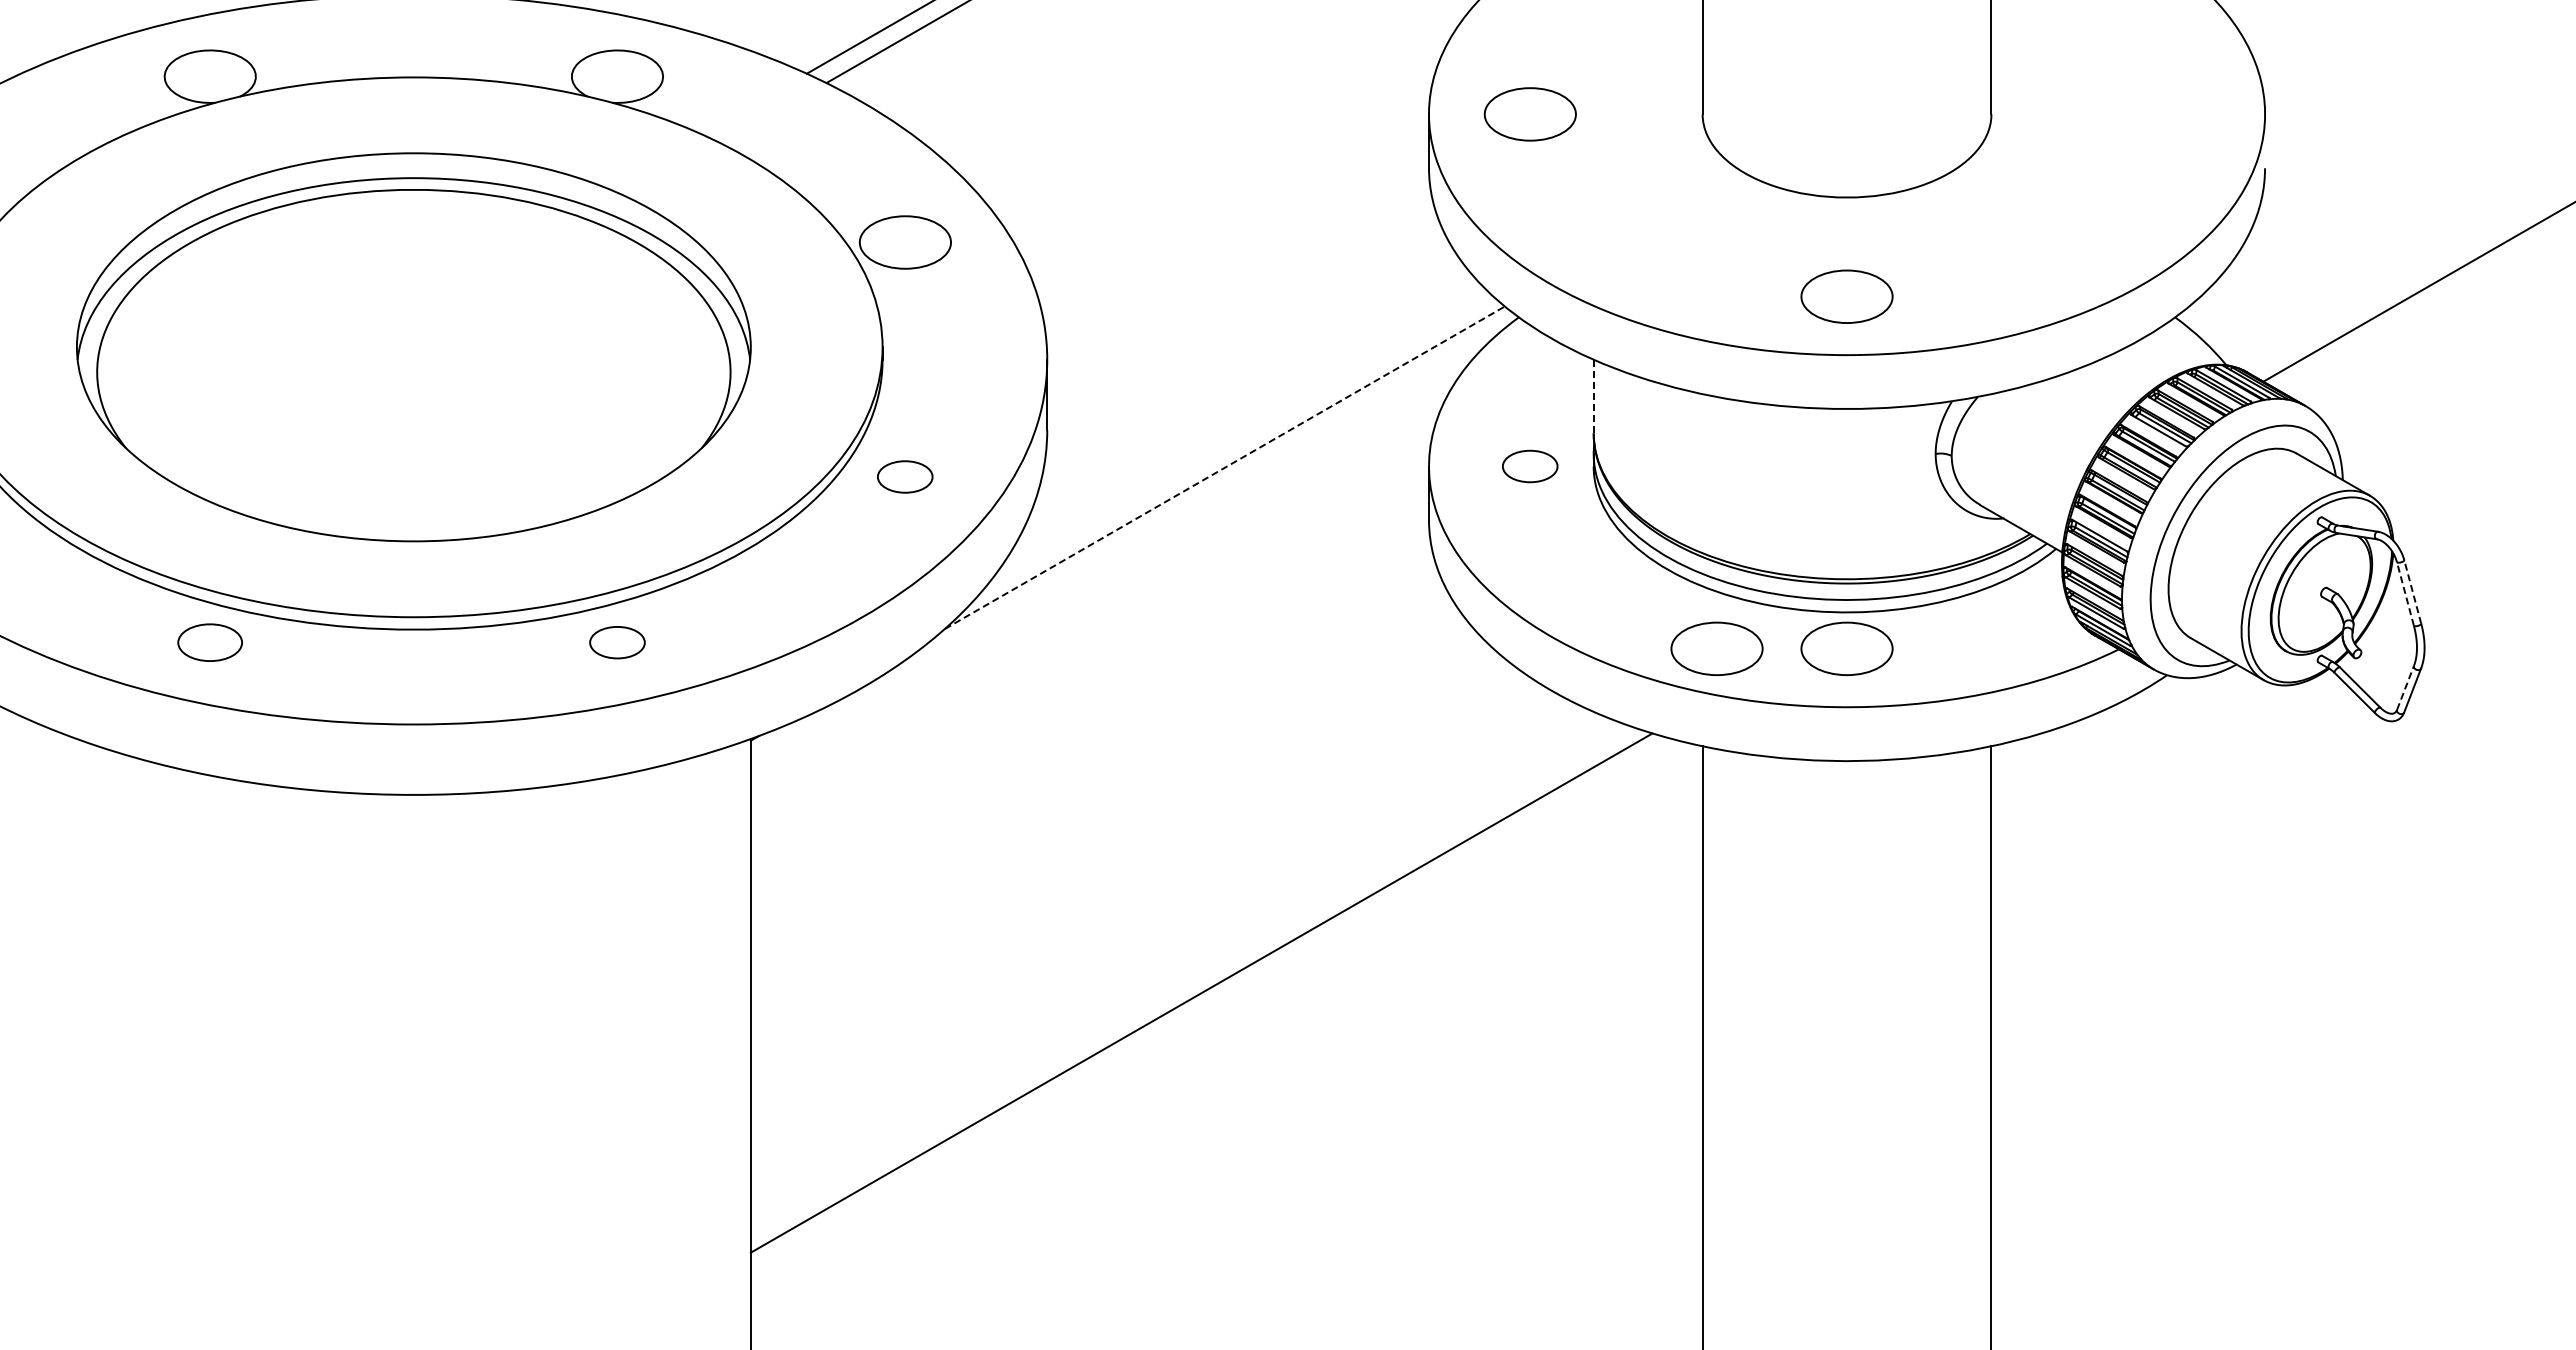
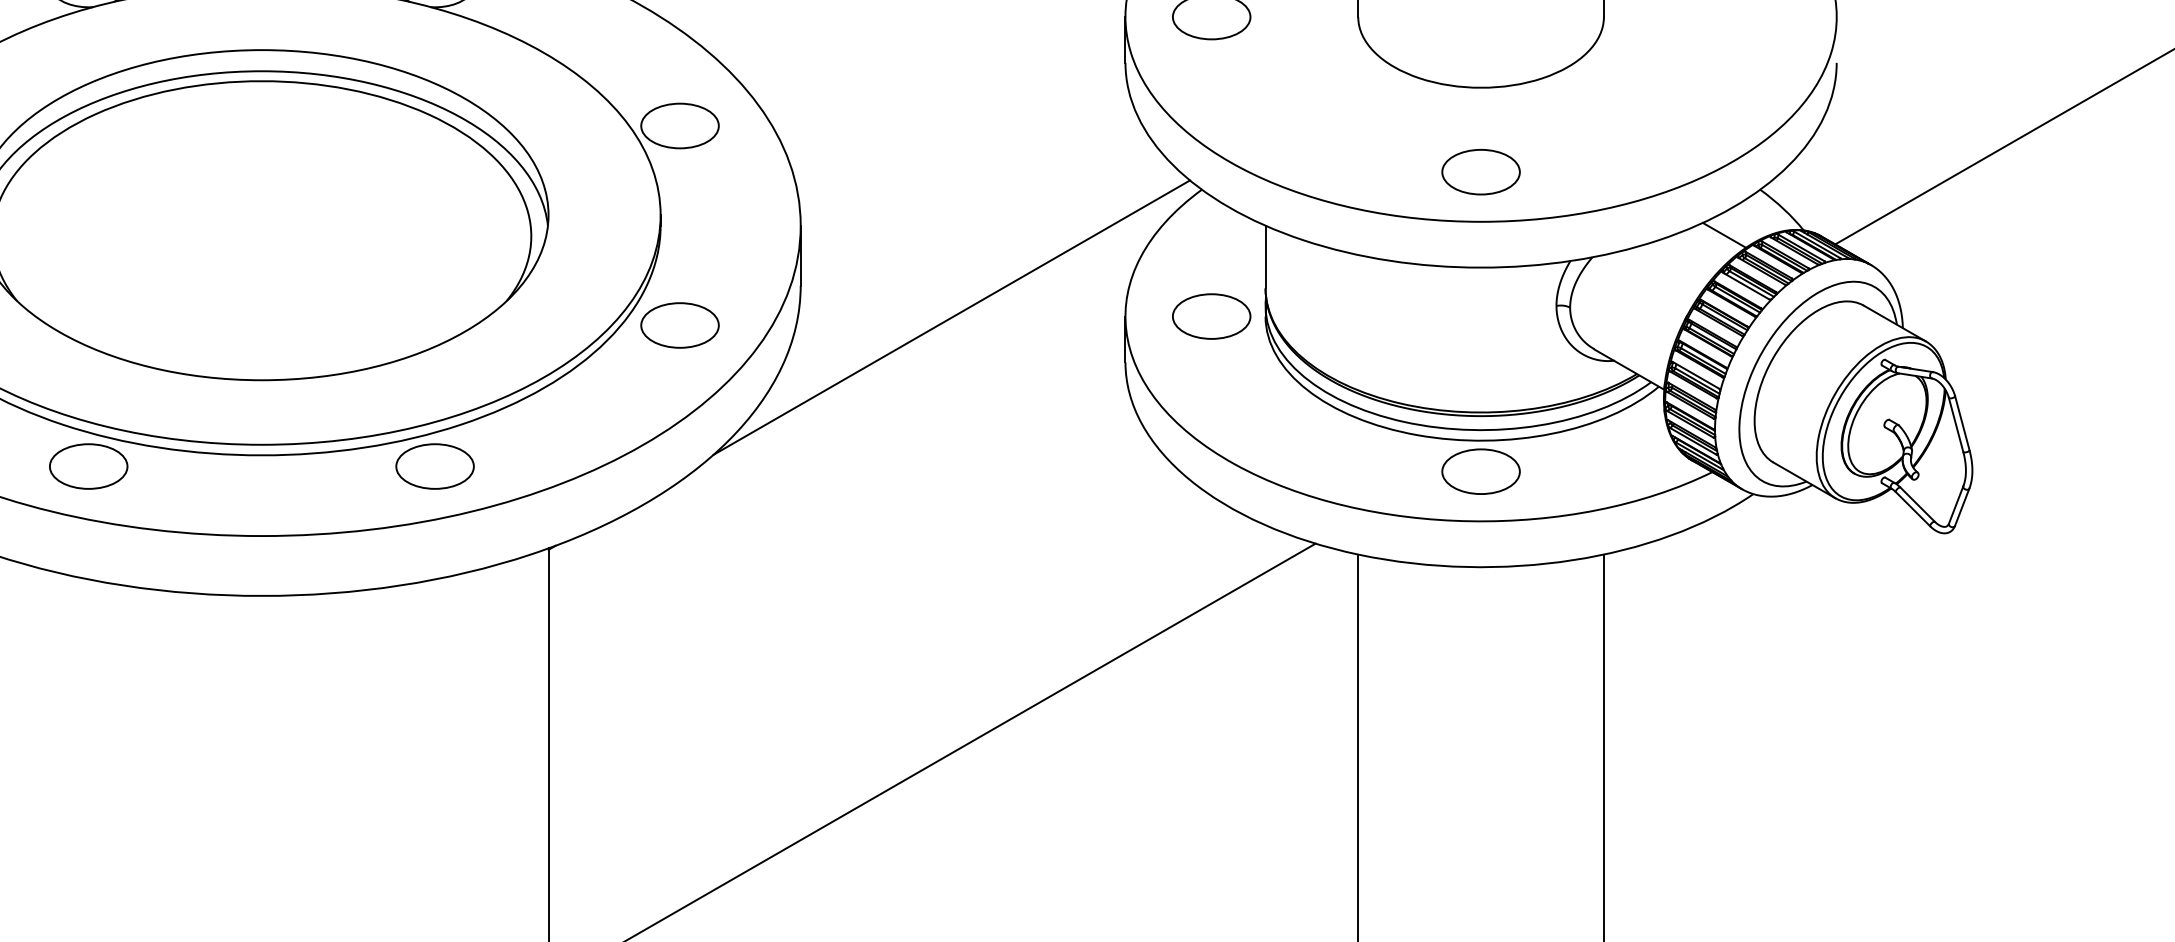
line: (2132, 370) -> (1723, 234), added
line: (1593, 396) -> (1265, 257), dashed -> solid
part: (1529, 466) -> (1210, 316), size x1.67
line: (1225, 467) -> (952, 317), dashed -> solid
part: (904, 476) -> (679, 325), size x1.67
line: (2412, 591) -> (1962, 422), dashed -> solid
line: (2405, 593) -> (1956, 424), dashed -> solid
part: (209, 642) -> (88, 466), size x1.43
part: (617, 642) -> (435, 466), size x1.67
part: (1716, 648) -> (1370, 471), removed
line: (2405, 687) -> (1956, 504), dashed -> solid

